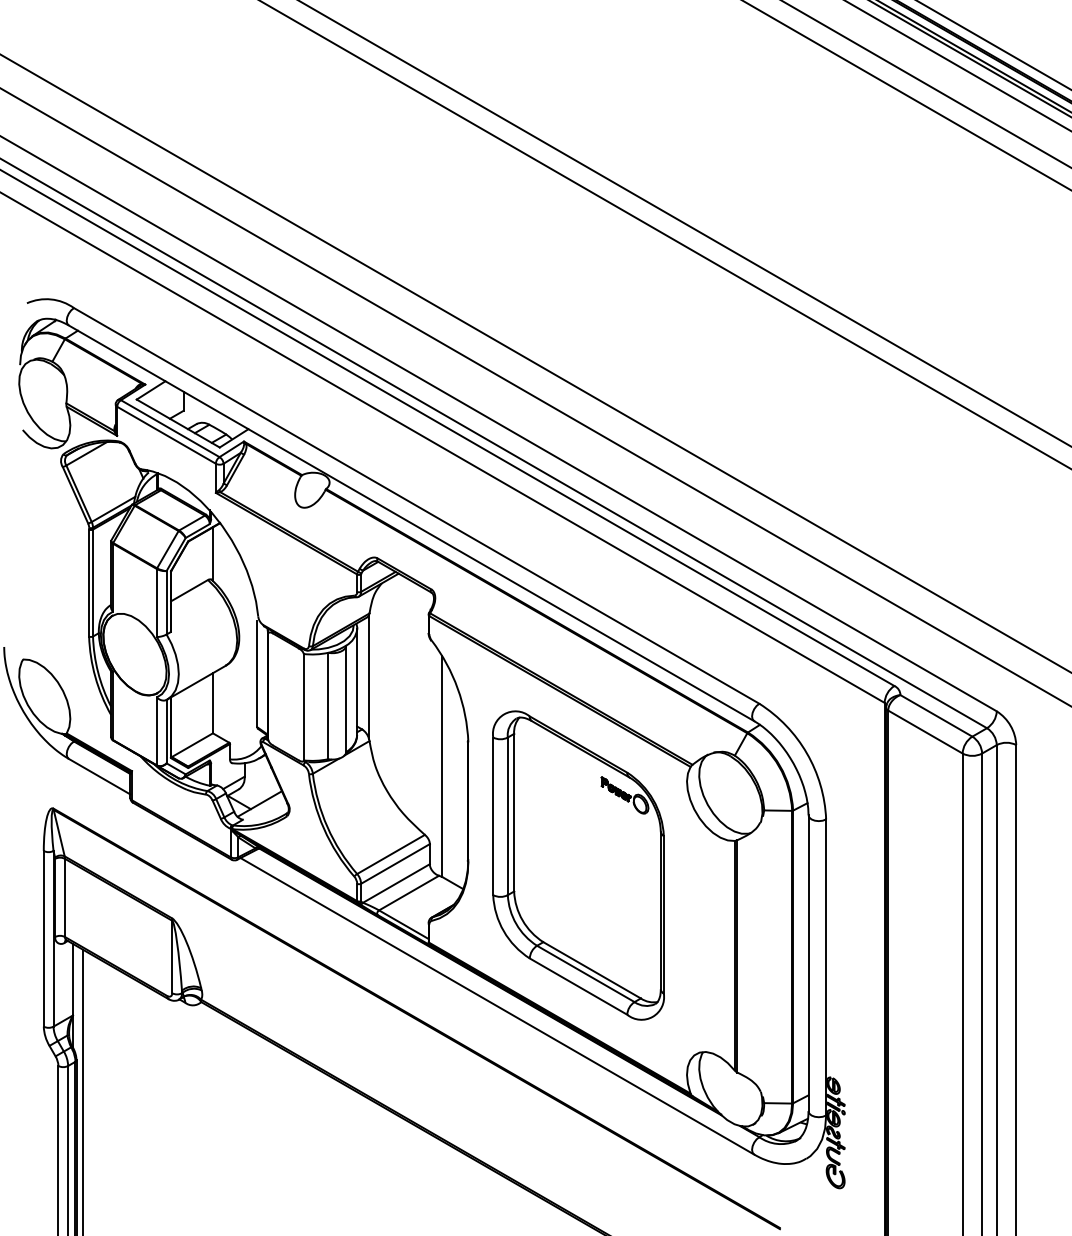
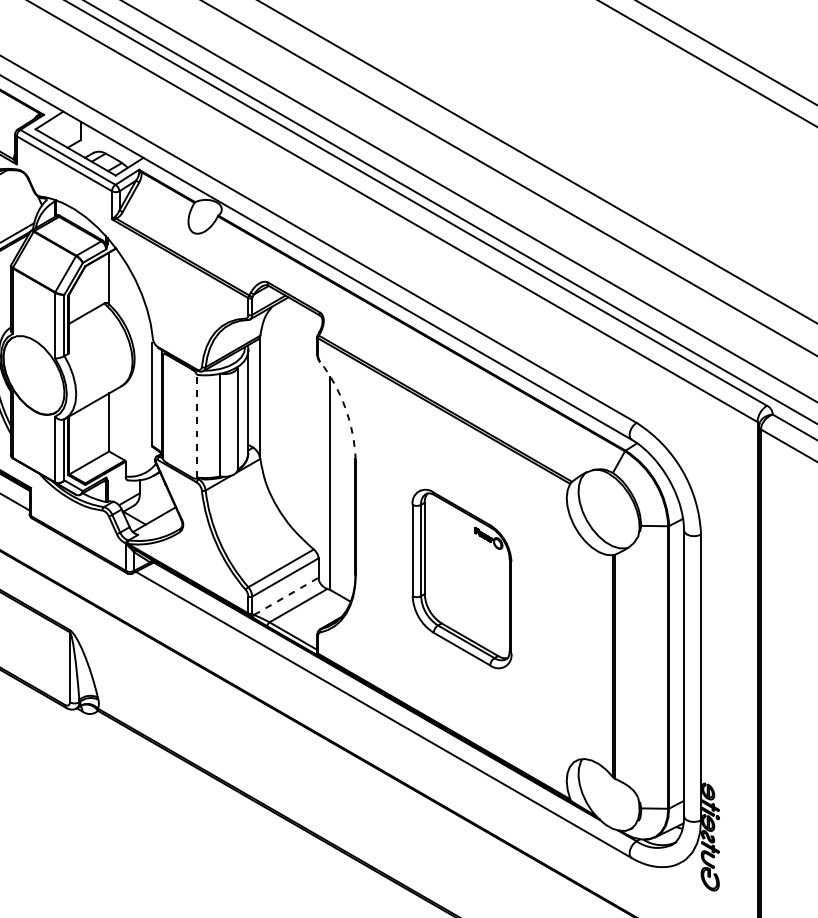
arc: (457, 688) -> (345, 408), solid -> dashed
line: (303, 706) -> (196, 425), solid -> dashed
part: (578, 865) -> (462, 579), size x0.6
line: (396, 883) -> (286, 596), solid -> dashed

